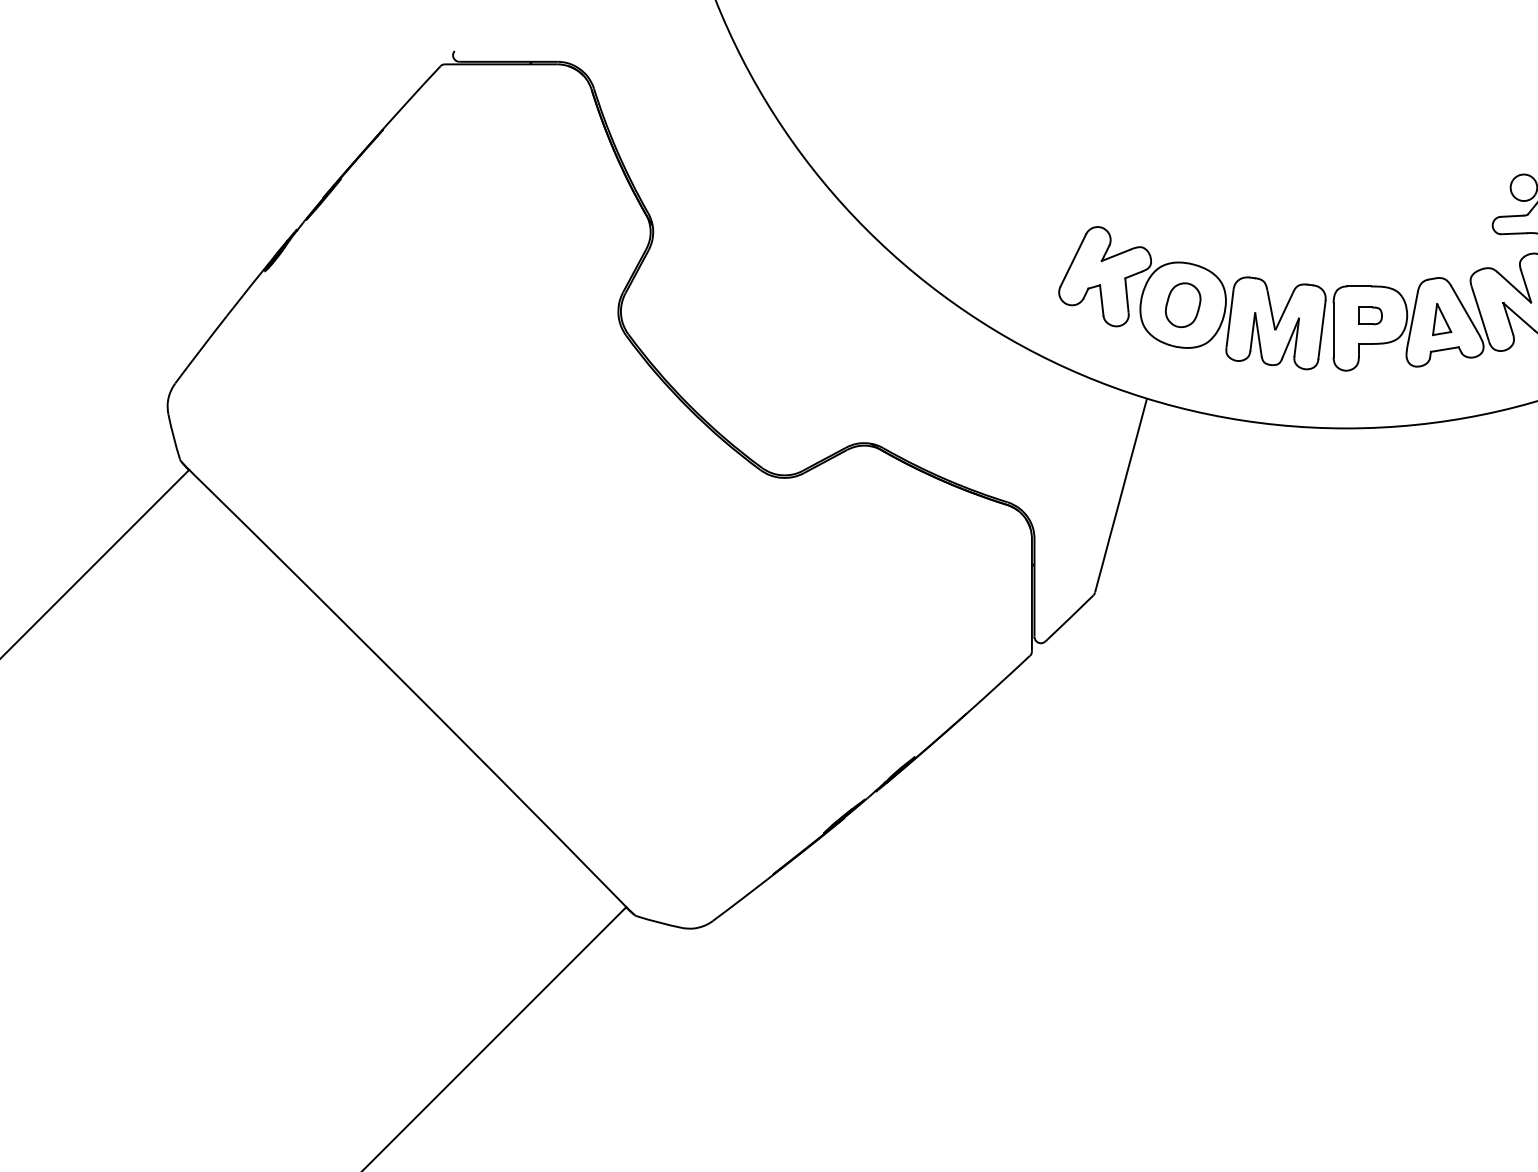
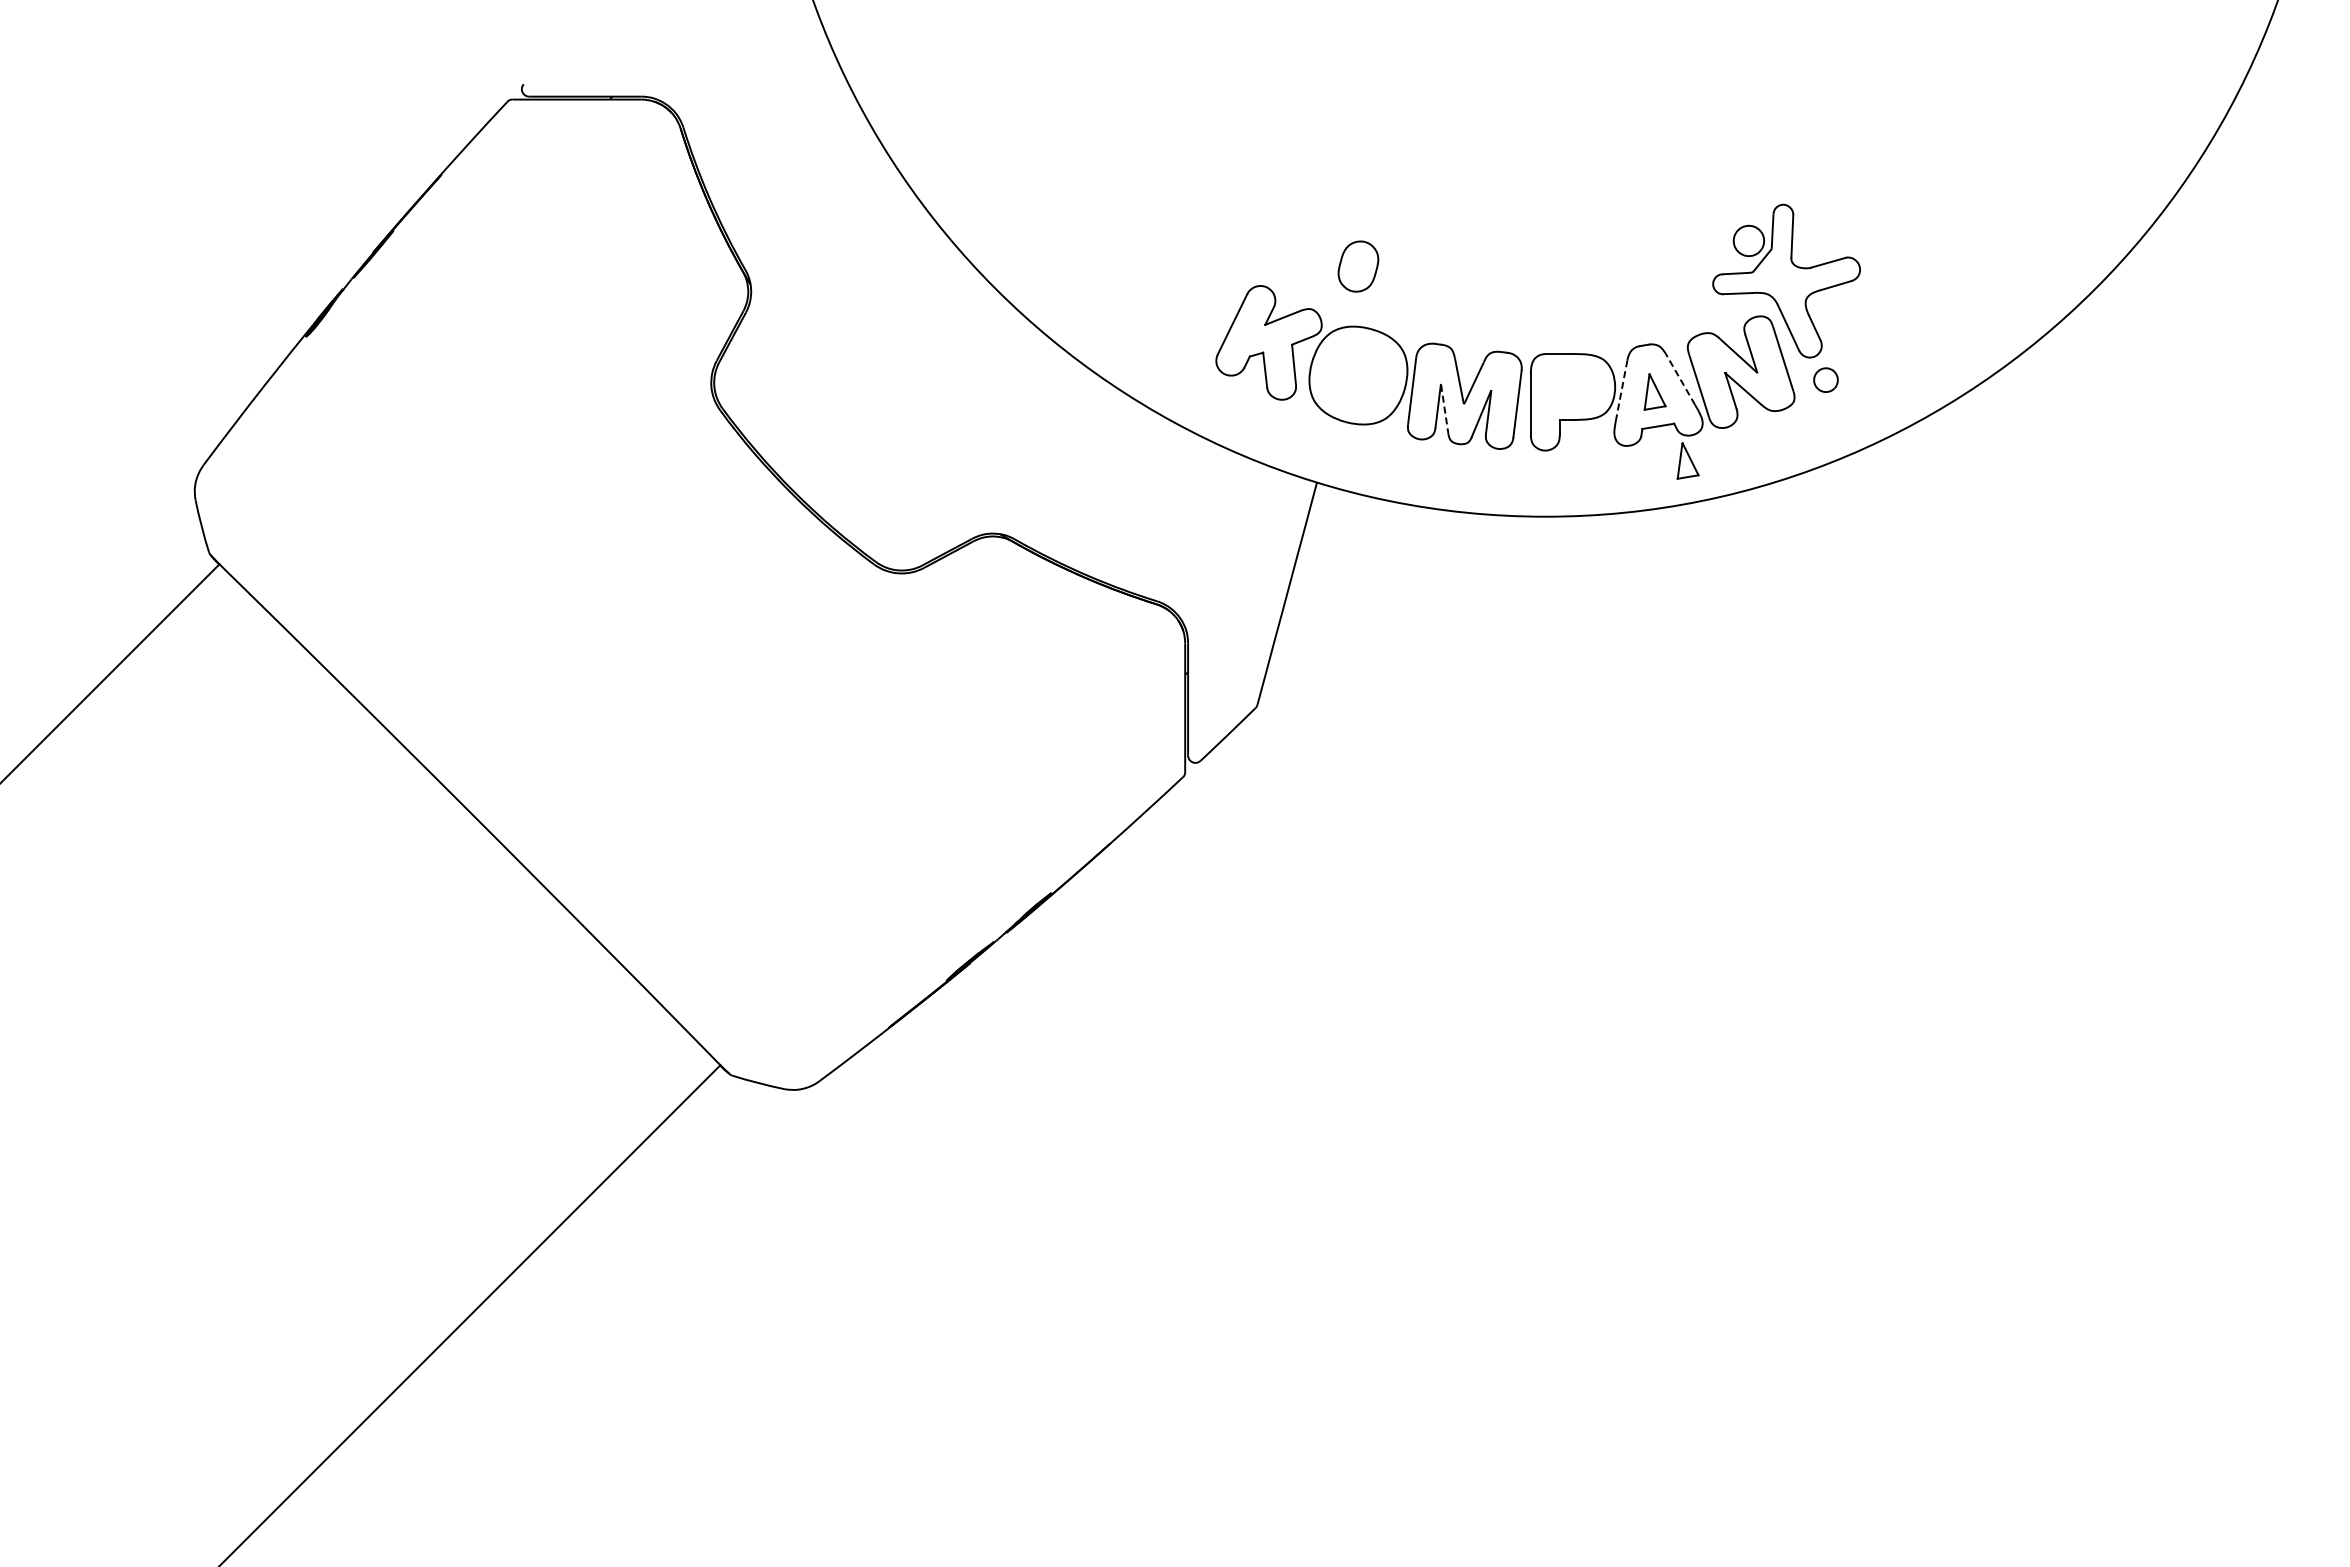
part: (1183, 305) -> (1358, 266), moved
line: (1464, 307) -> (1680, 378), solid -> dashed
part: (1370, 315) -> (1573, 387), removed
line: (1412, 317) -> (1621, 389), solid -> dashed
line: (1258, 334) -> (1444, 409), solid -> dashed
part: (1470, 379) -> (1687, 460), added

